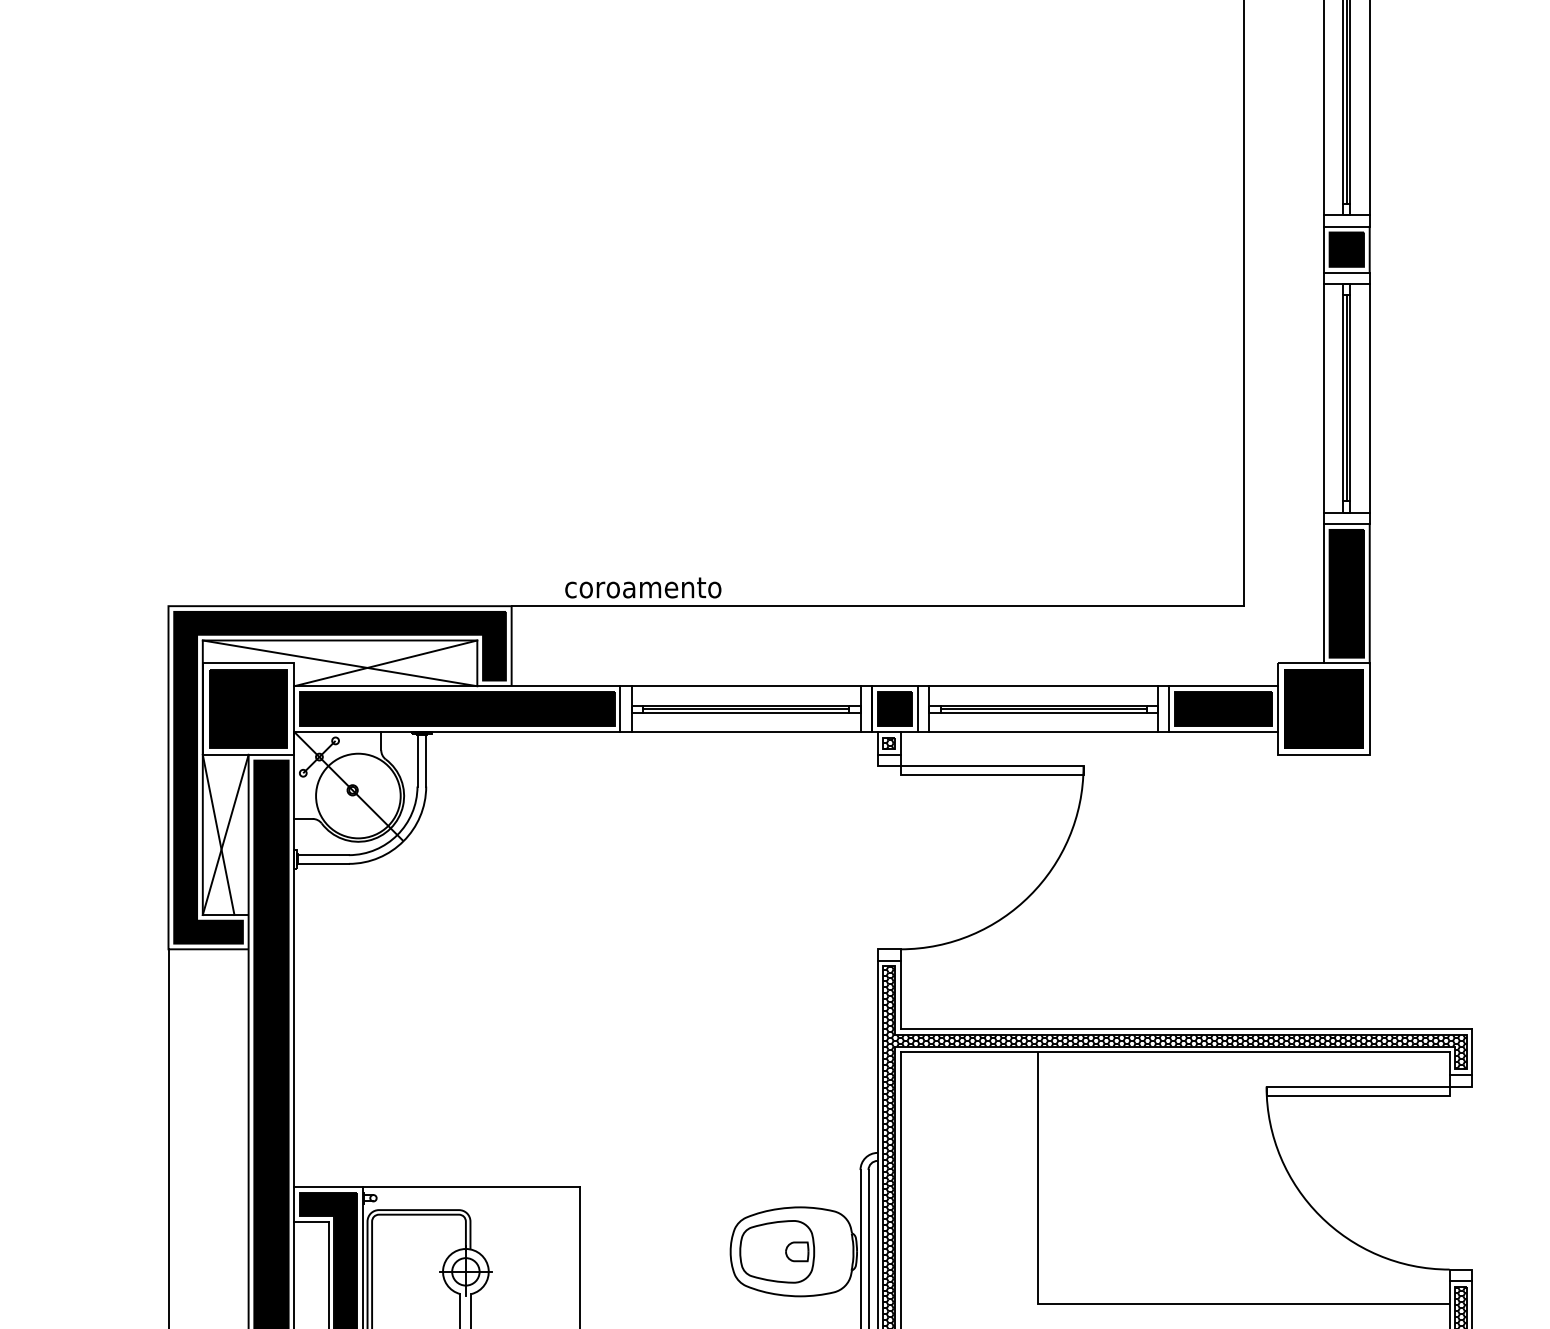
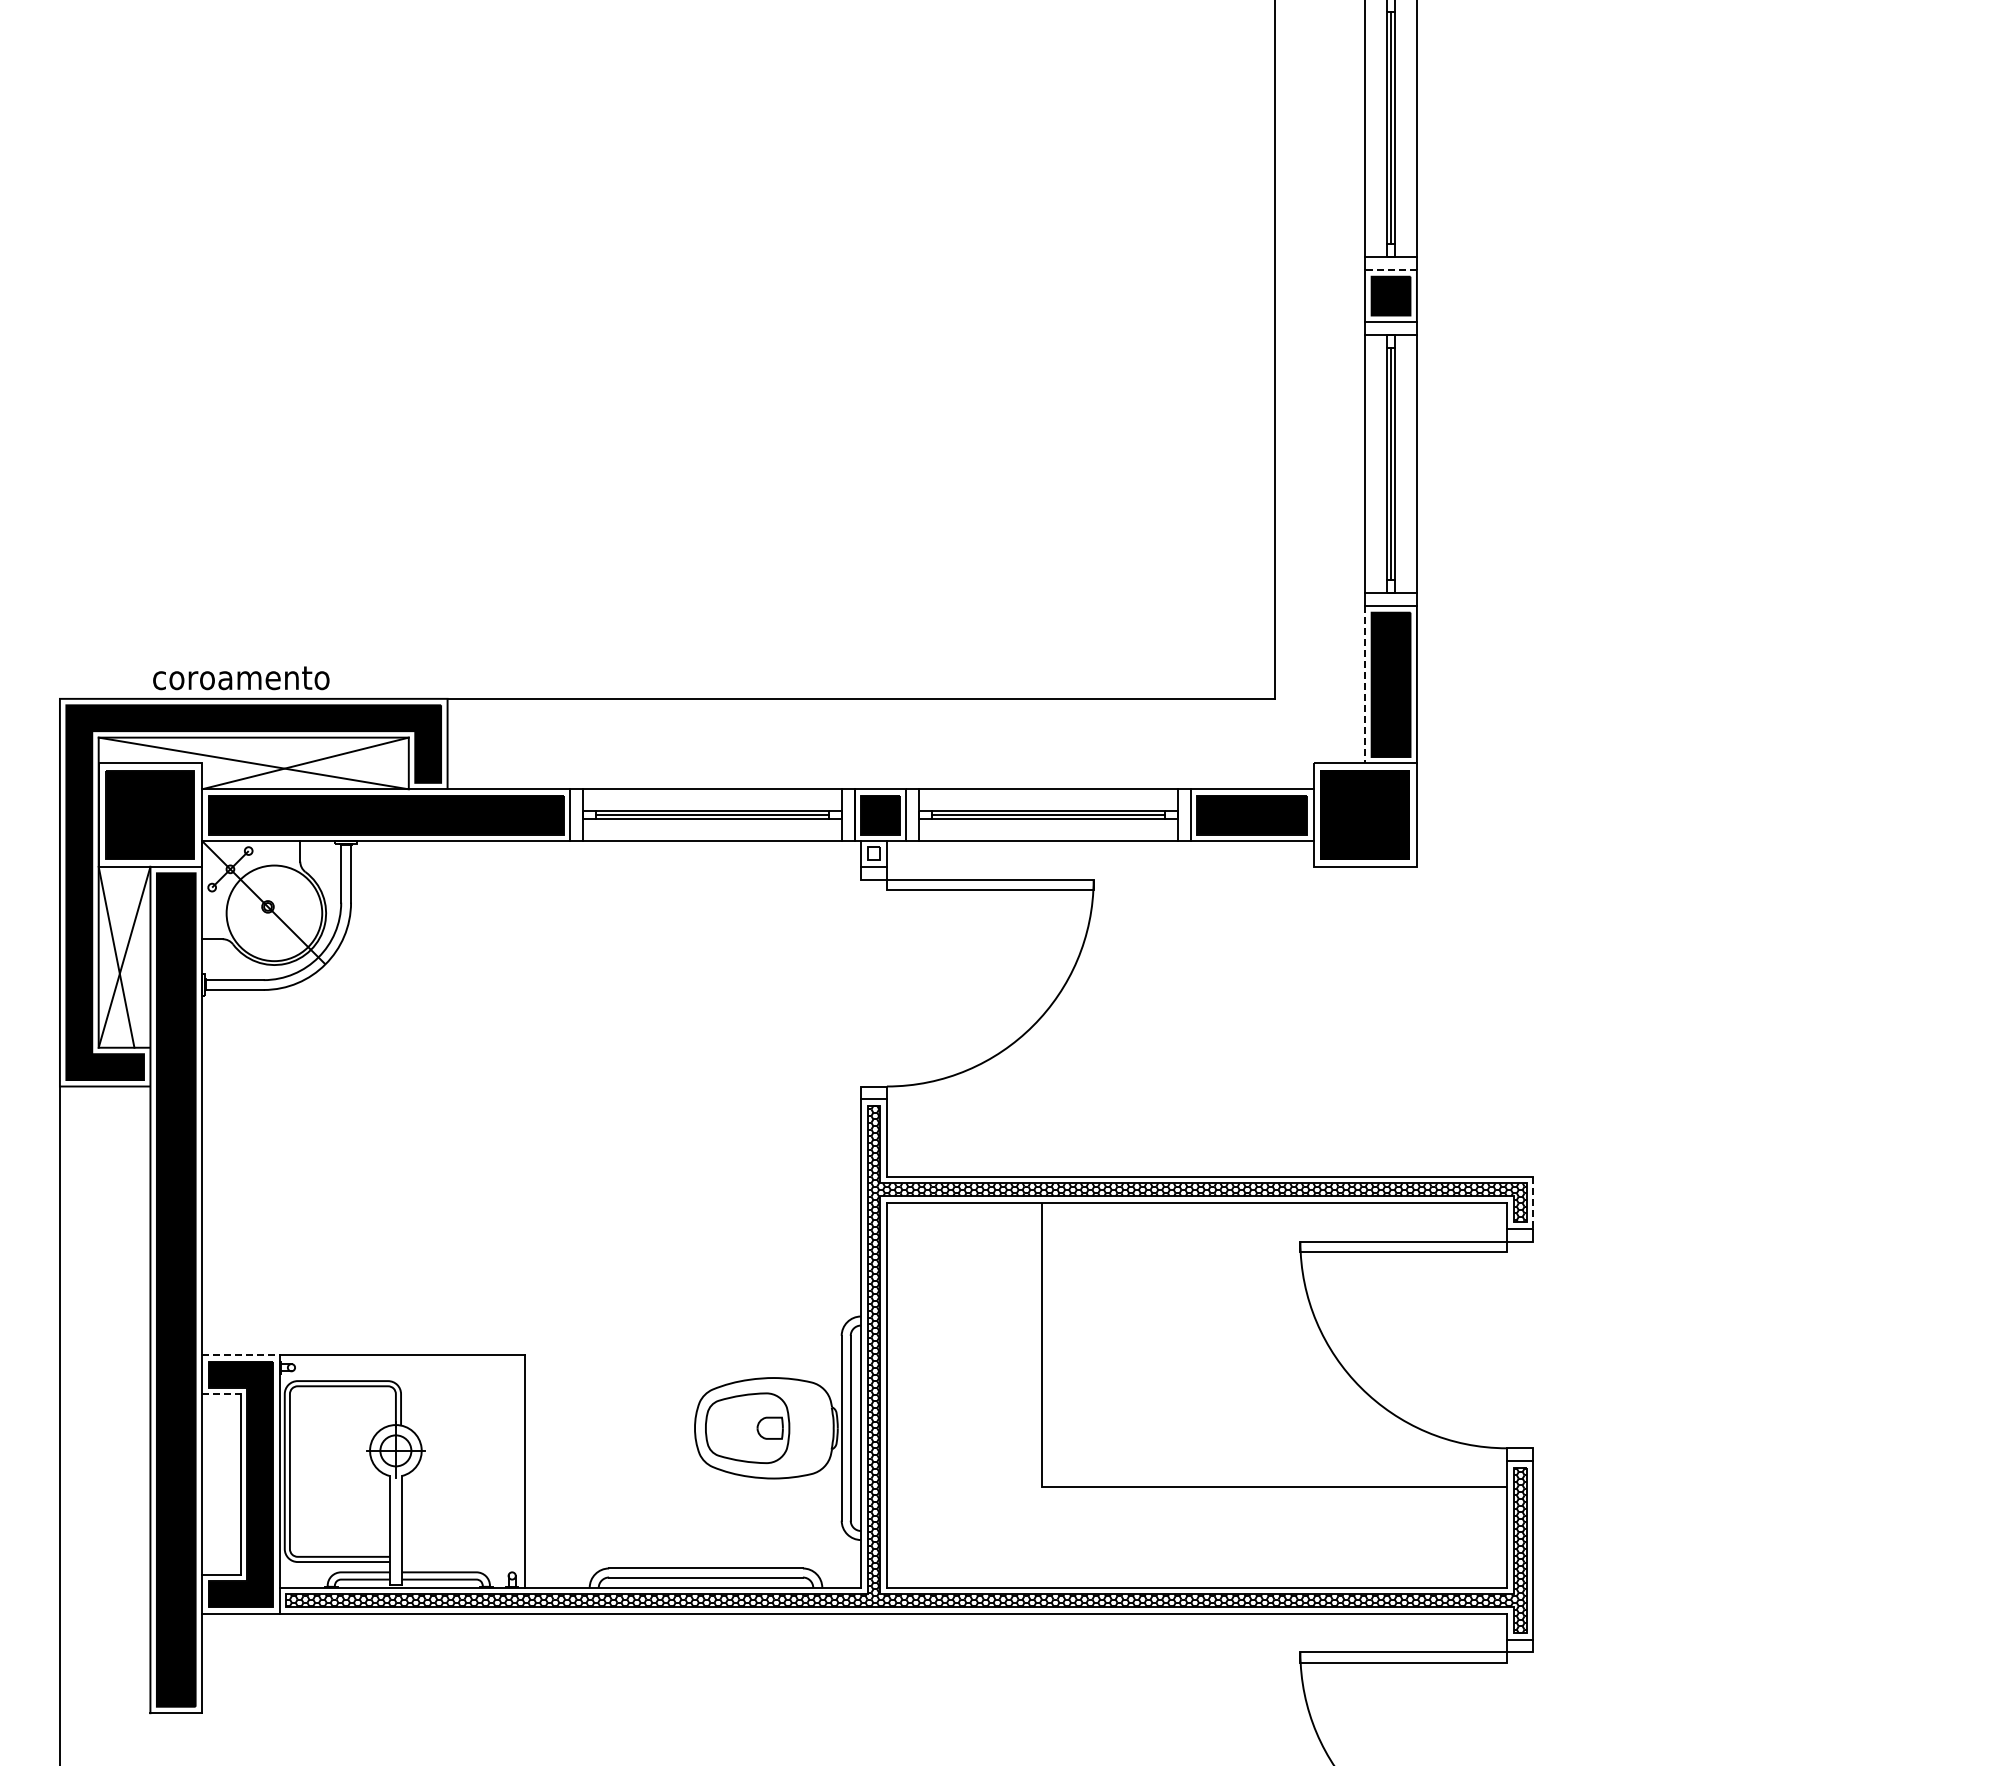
line: (1347, 226) -> (1391, 270), solid -> dashed
text: (643, 588) -> (241, 678), moved
line: (1324, 593) -> (1365, 684), solid -> dashed
hatch: (888, 743) -> (873, 853), removed
line: (1472, 1051) -> (1532, 1202), solid -> dashed
line: (328, 1187) -> (240, 1355), solid -> dashed
line: (311, 1221) -> (221, 1394), solid -> dashed

